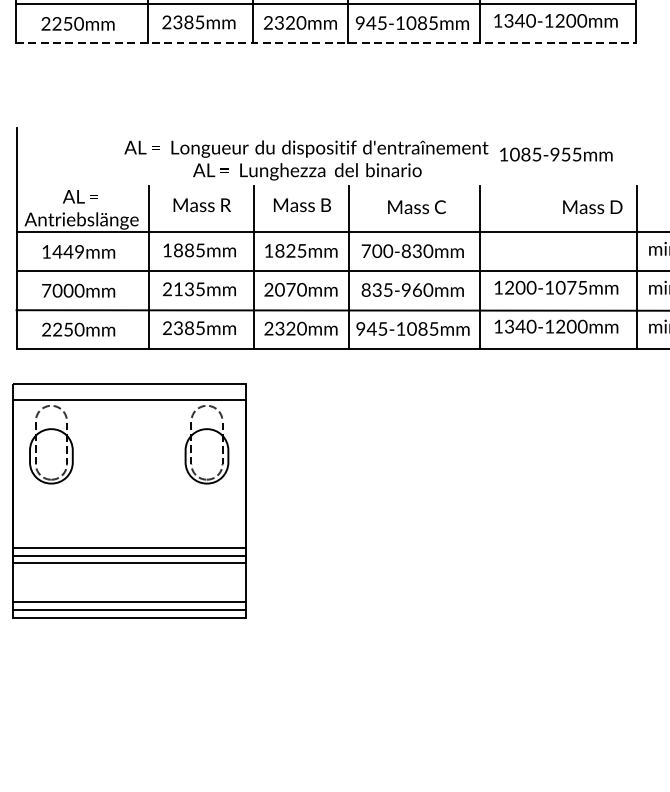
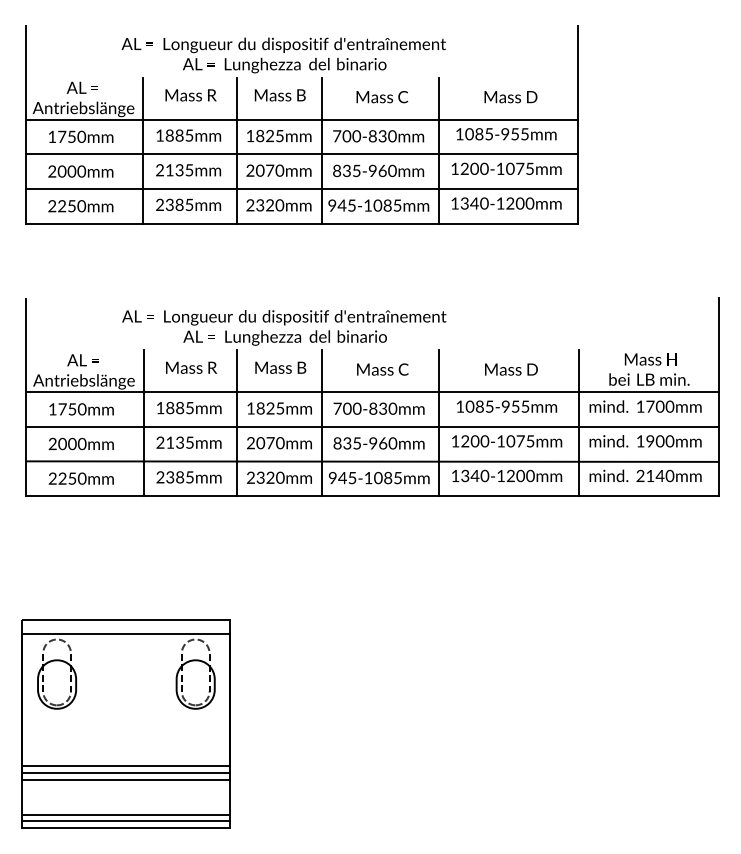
line: (326, 43) -> (302, 223), dashed -> solid
text: (556, 154) -> (507, 406), moved
text: (592, 207) -> (511, 369), moved
text: (68, 252) -> (72, 409), 1449mm -> 1750mm
text: (46, 290) -> (52, 443), 7000mm -> 2000mm
part: (128, 500) -> (125, 723), moved

